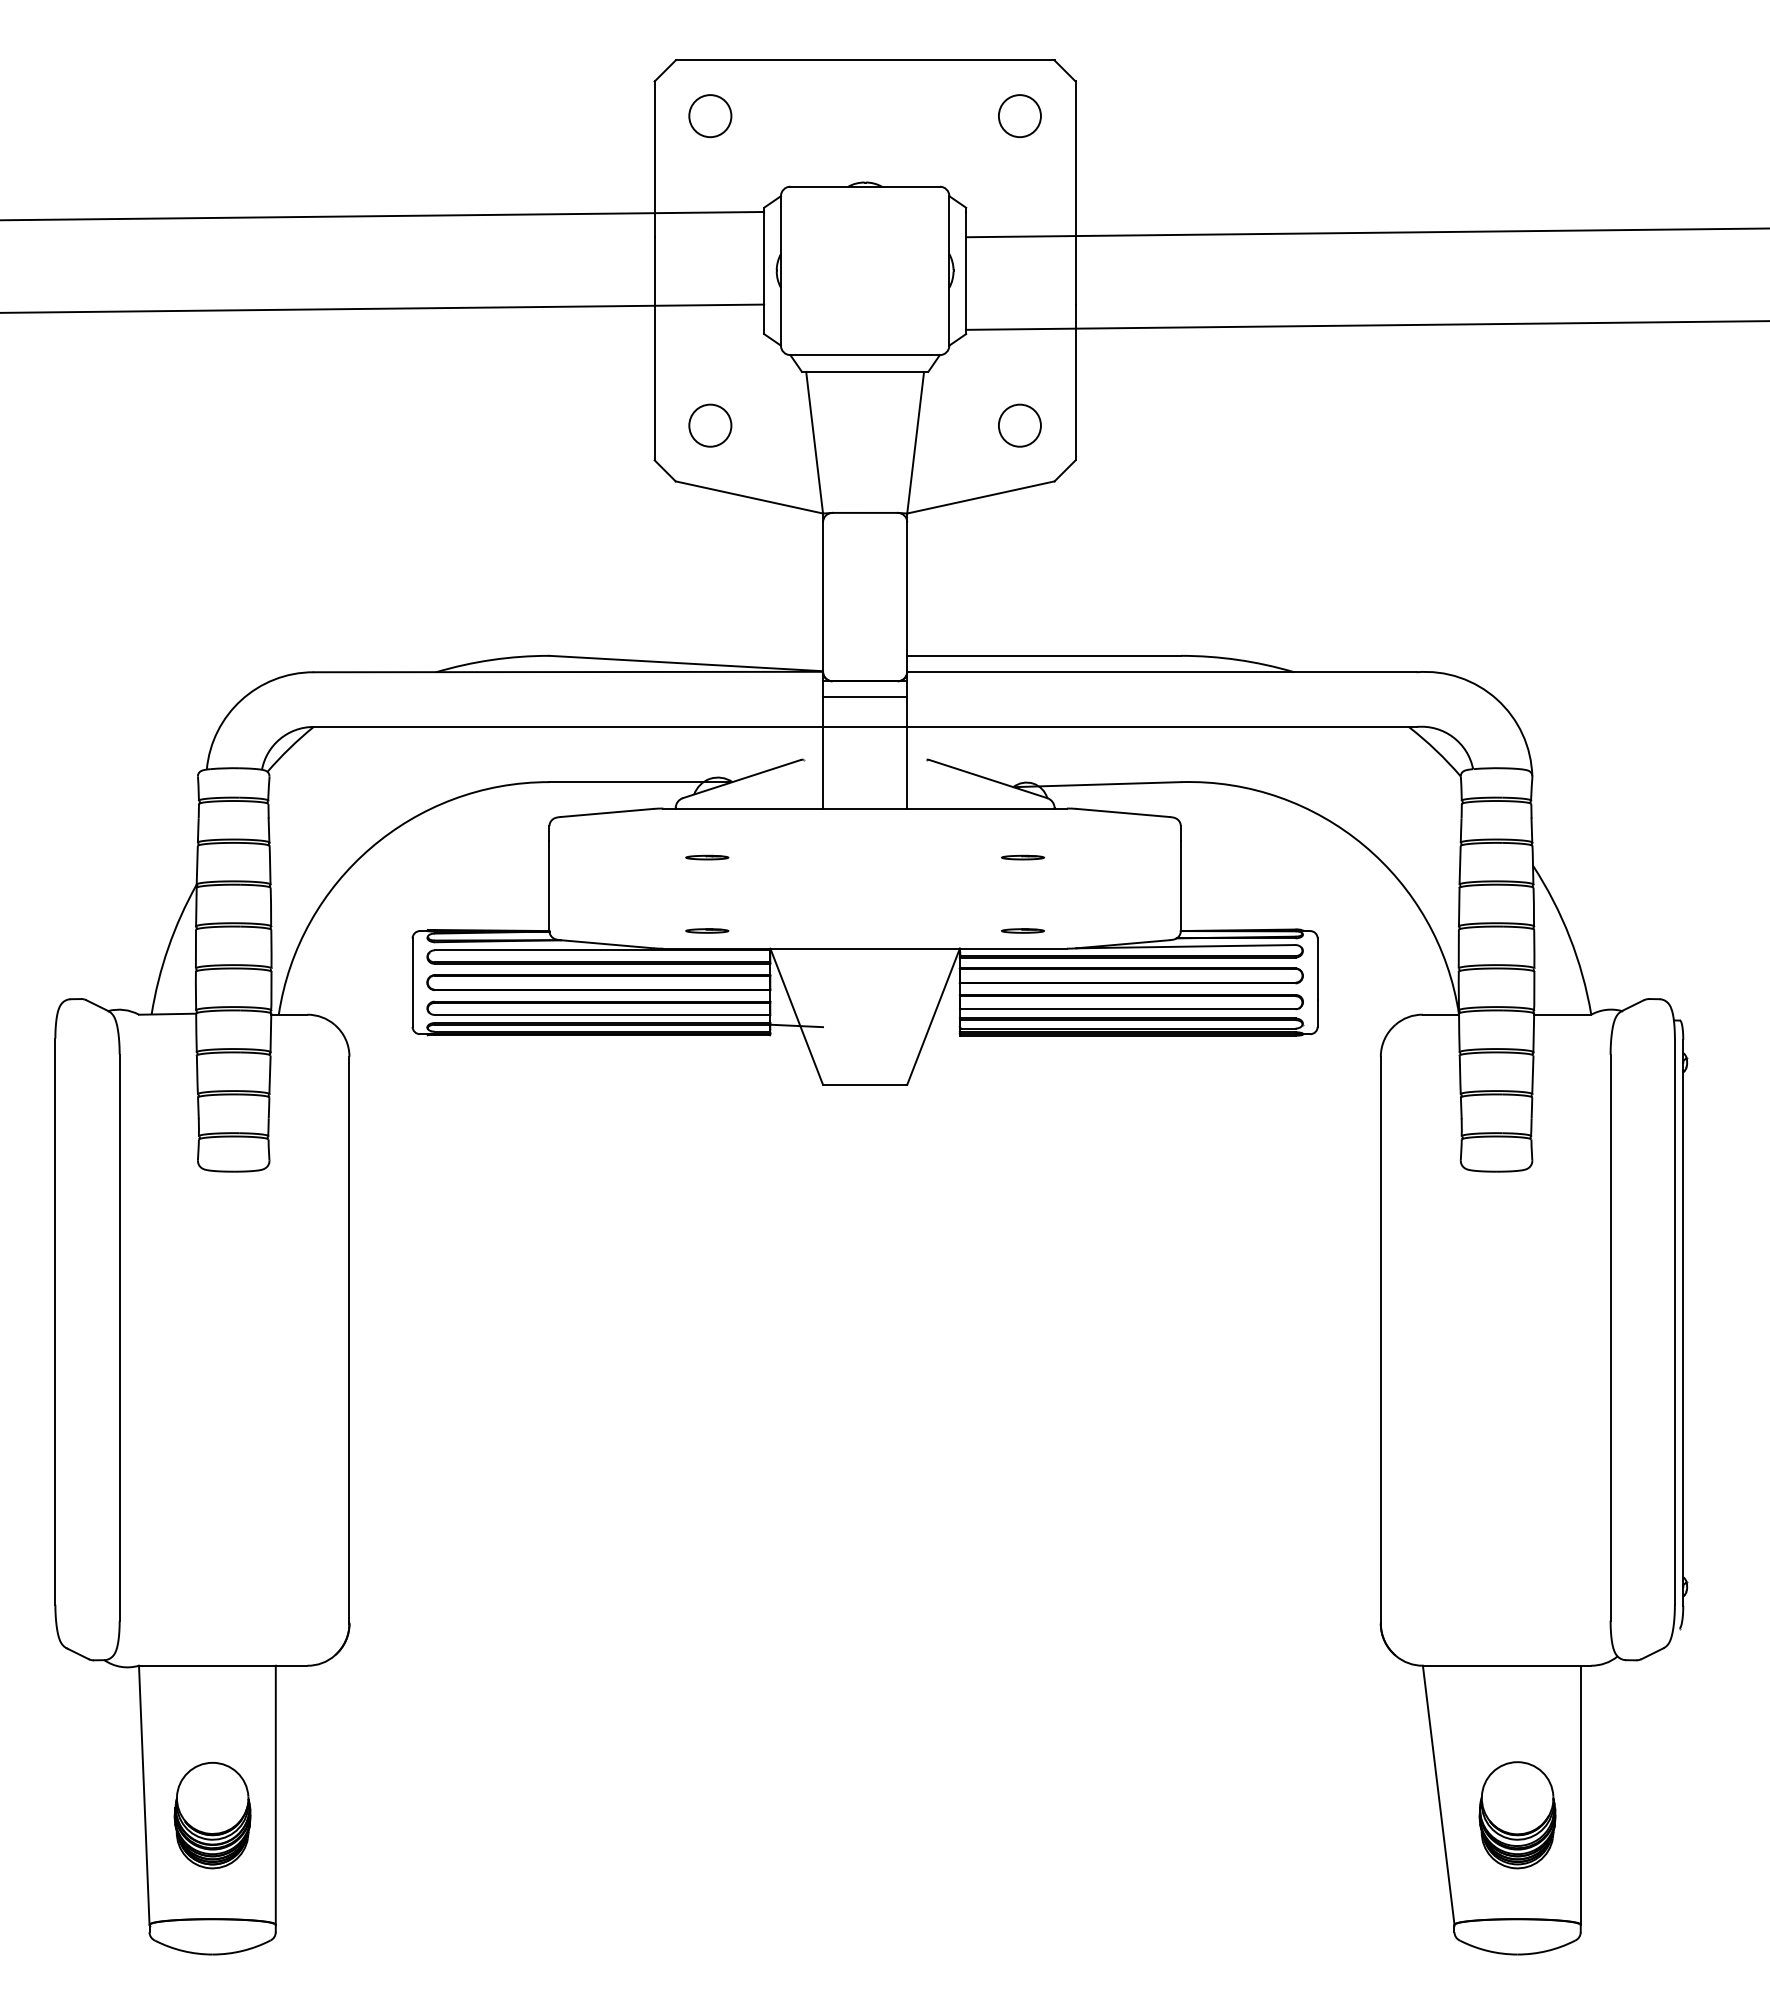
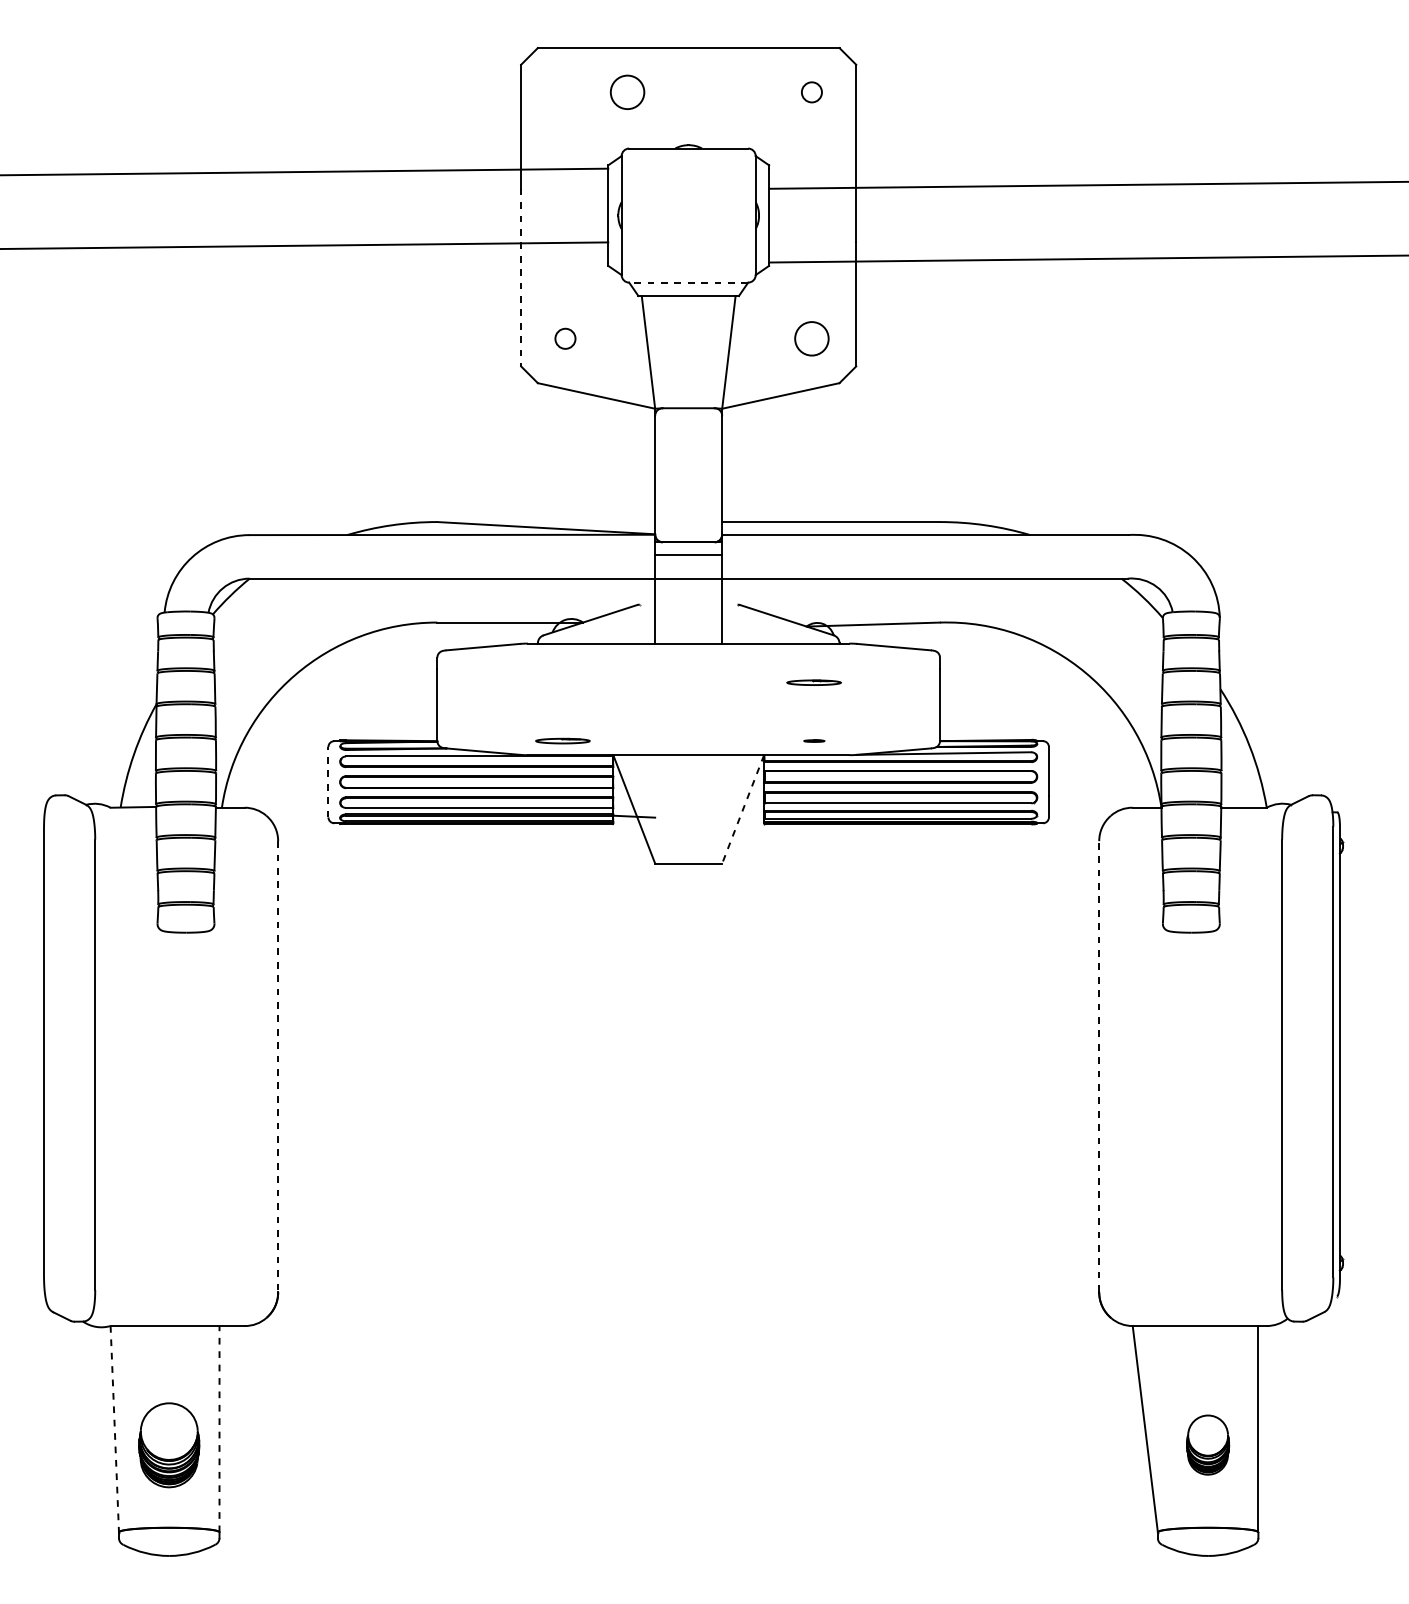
circle: (710, 116) -> (627, 92), moved
circle: (1019, 116) -> (811, 92), size x0.6
line: (654, 348) -> (520, 277), solid -> dashed
line: (865, 355) -> (688, 282), solid -> dashed
circle: (710, 425) -> (565, 338), size x0.6
part: (707, 857) -> (563, 682), removed
part: (1023, 857) -> (814, 682), size x1.6
part: (707, 930) -> (563, 740), size x1.6
part: (1022, 930) -> (813, 740), size x0.6
line: (412, 982) -> (328, 782), solid -> dashed
line: (933, 1016) -> (743, 809), solid -> dashed
line: (1380, 1339) -> (1098, 1066), solid -> dashed
line: (349, 1340) -> (278, 1067), solid -> dashed
line: (144, 1795) -> (114, 1429), solid -> dashed
line: (275, 1795) -> (219, 1429), solid -> dashed
part: (1517, 1815) -> (1208, 1445), size x0.7

